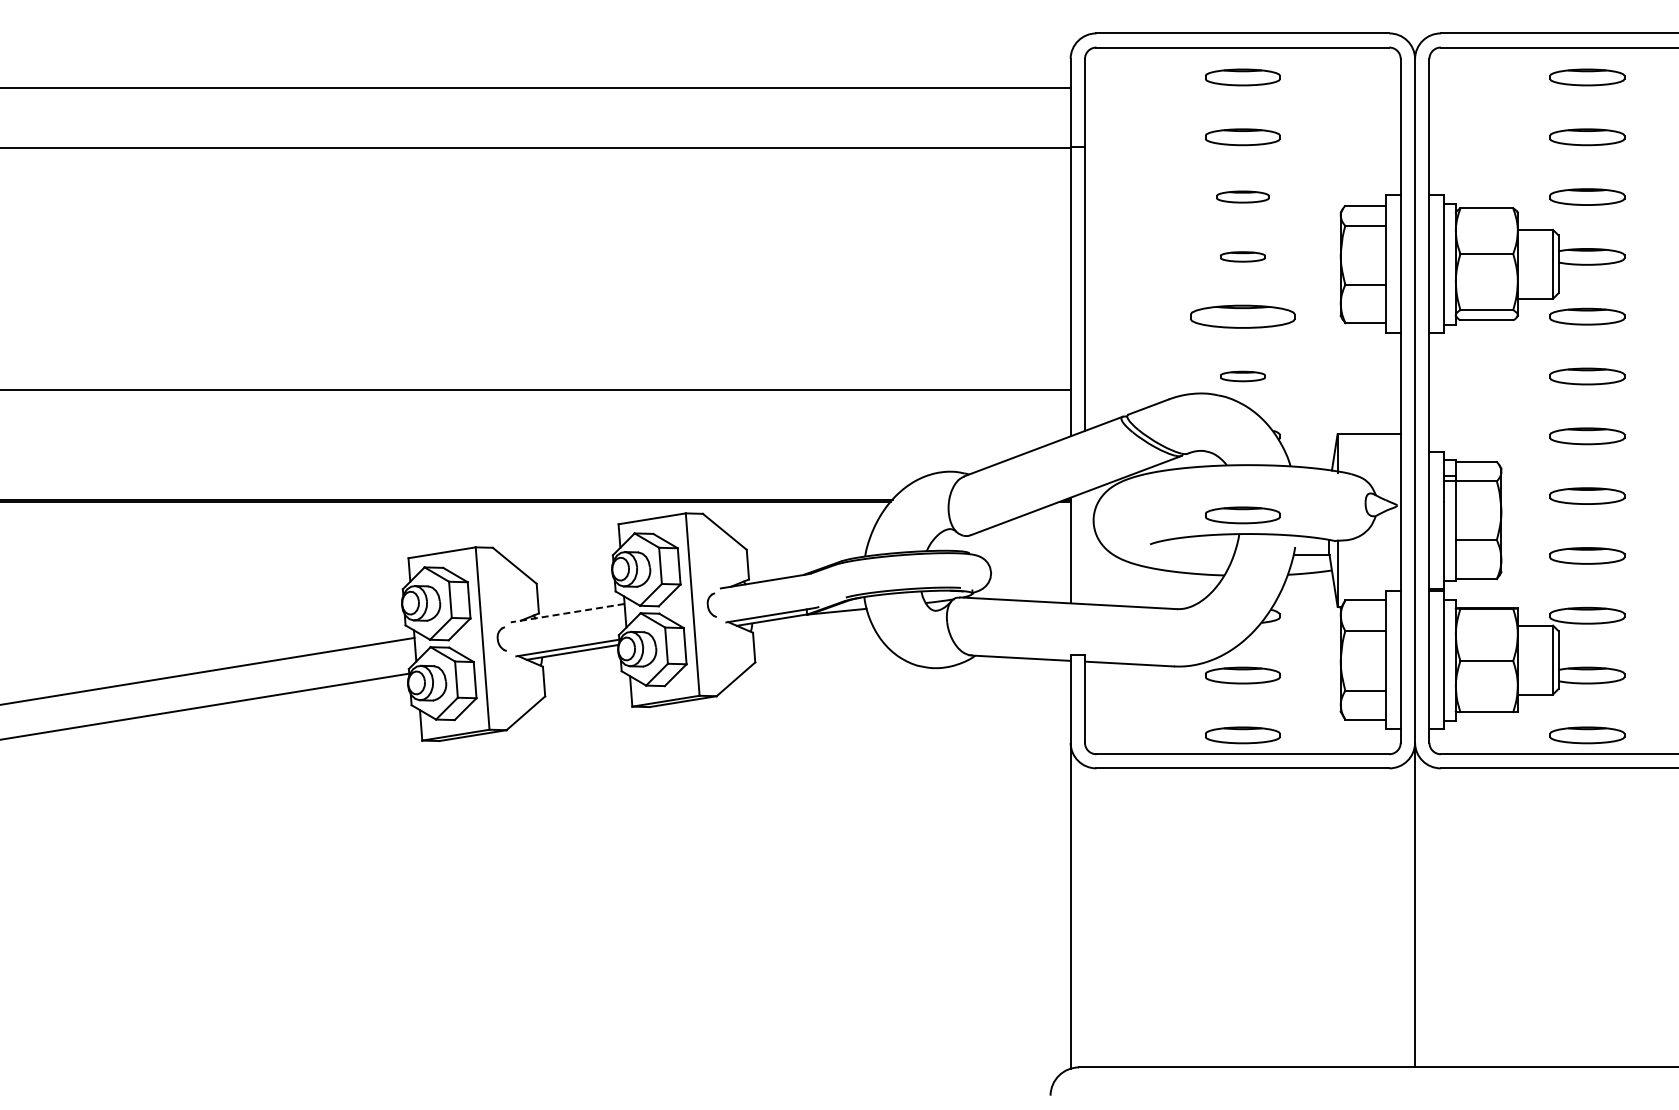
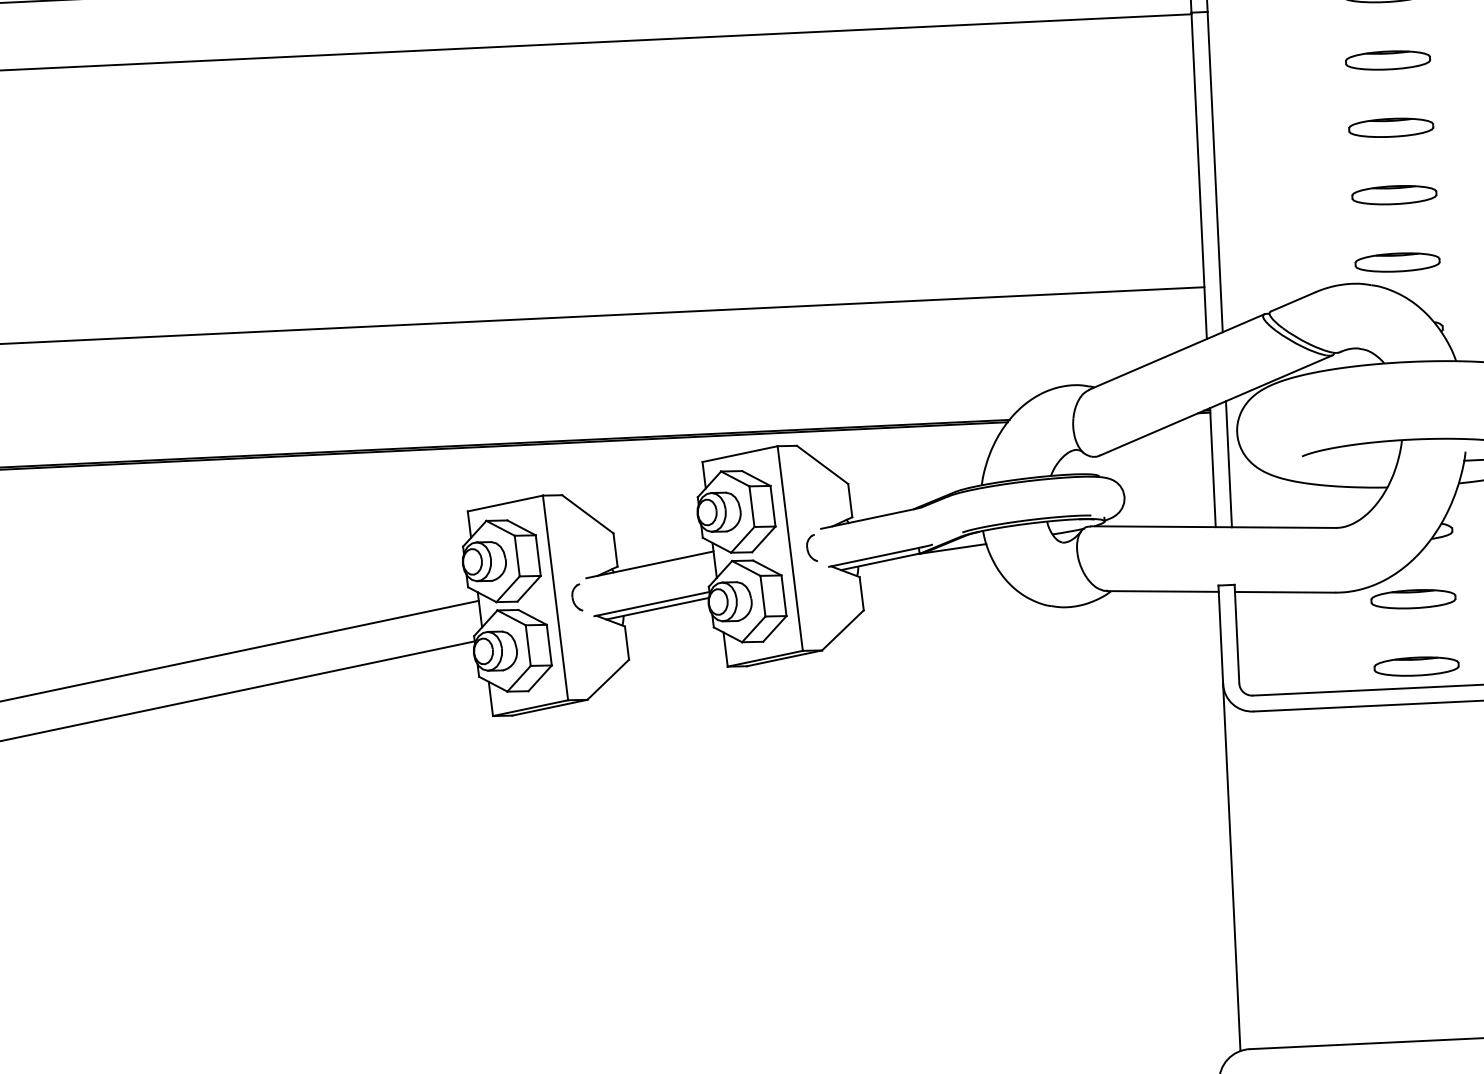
part: (1242, 196) -> (1387, 59), size x1.43
part: (1242, 256) -> (1390, 127), size x1.67
part: (1242, 316) -> (1393, 194), size x0.71
part: (1242, 376) -> (1397, 262), size x1.67
part: (1242, 515) -> (1404, 419), removed
line: (1085, 548) -> (1229, 464), added
line: (567, 613) -> (649, 565), dashed -> solid

